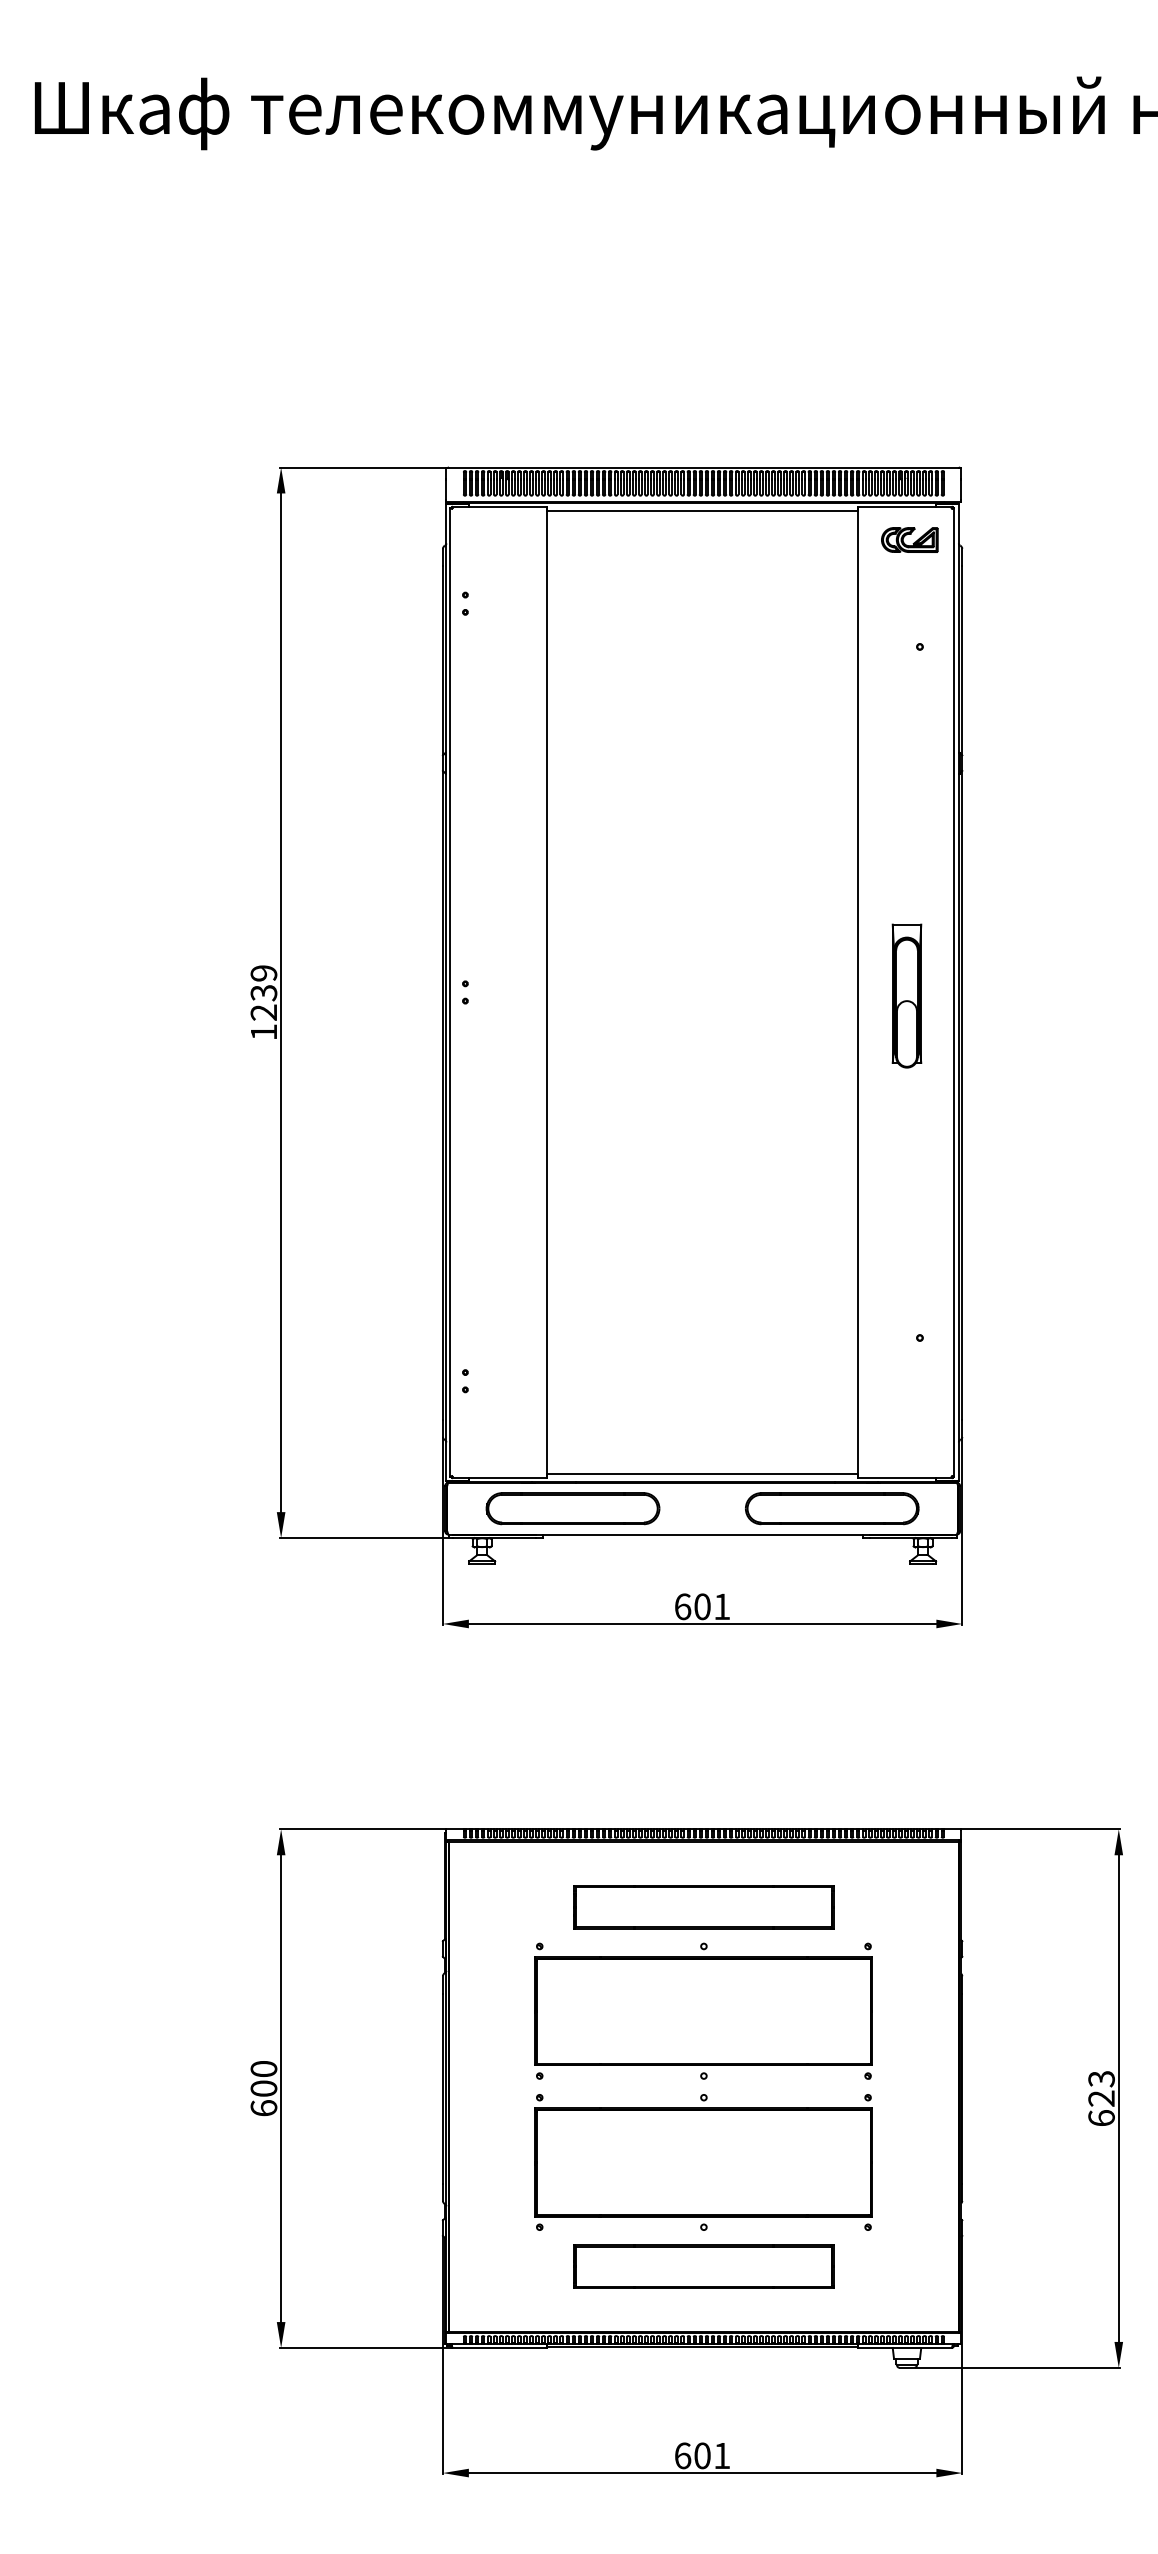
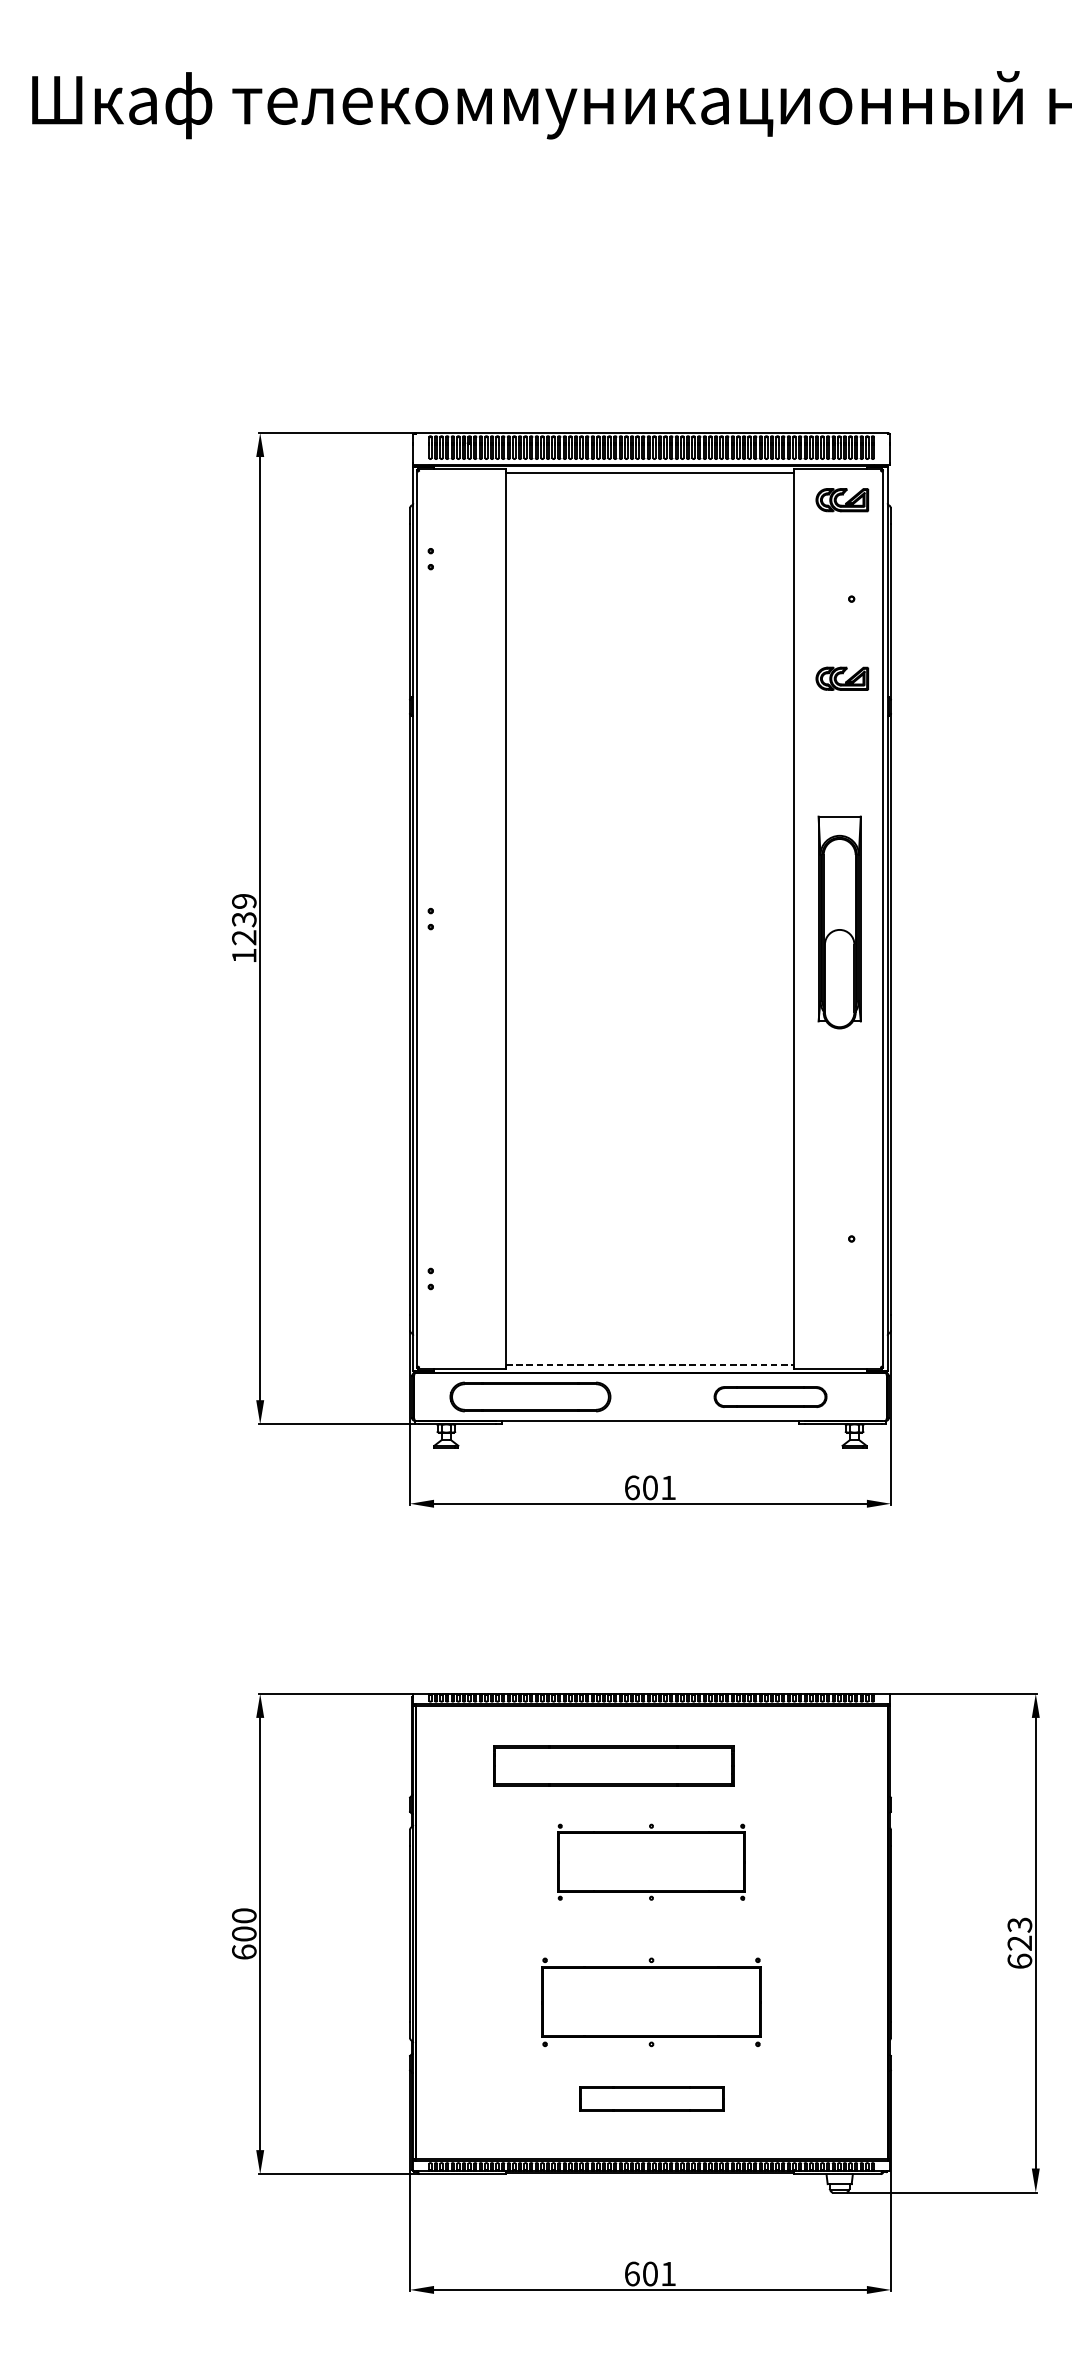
part: (909, 732) -> (842, 678), added
part: (906, 995) -> (839, 921), size x1.6
line: (702, 1474) -> (650, 1365), solid -> dashed
part: (832, 1508) -> (770, 1396), size x0.7
part: (703, 1907) -> (613, 1766), moved
part: (703, 2010) -> (651, 1861), size x0.6
part: (703, 2162) -> (651, 2002), size x0.7
part: (703, 2266) -> (651, 2098), size x0.6

